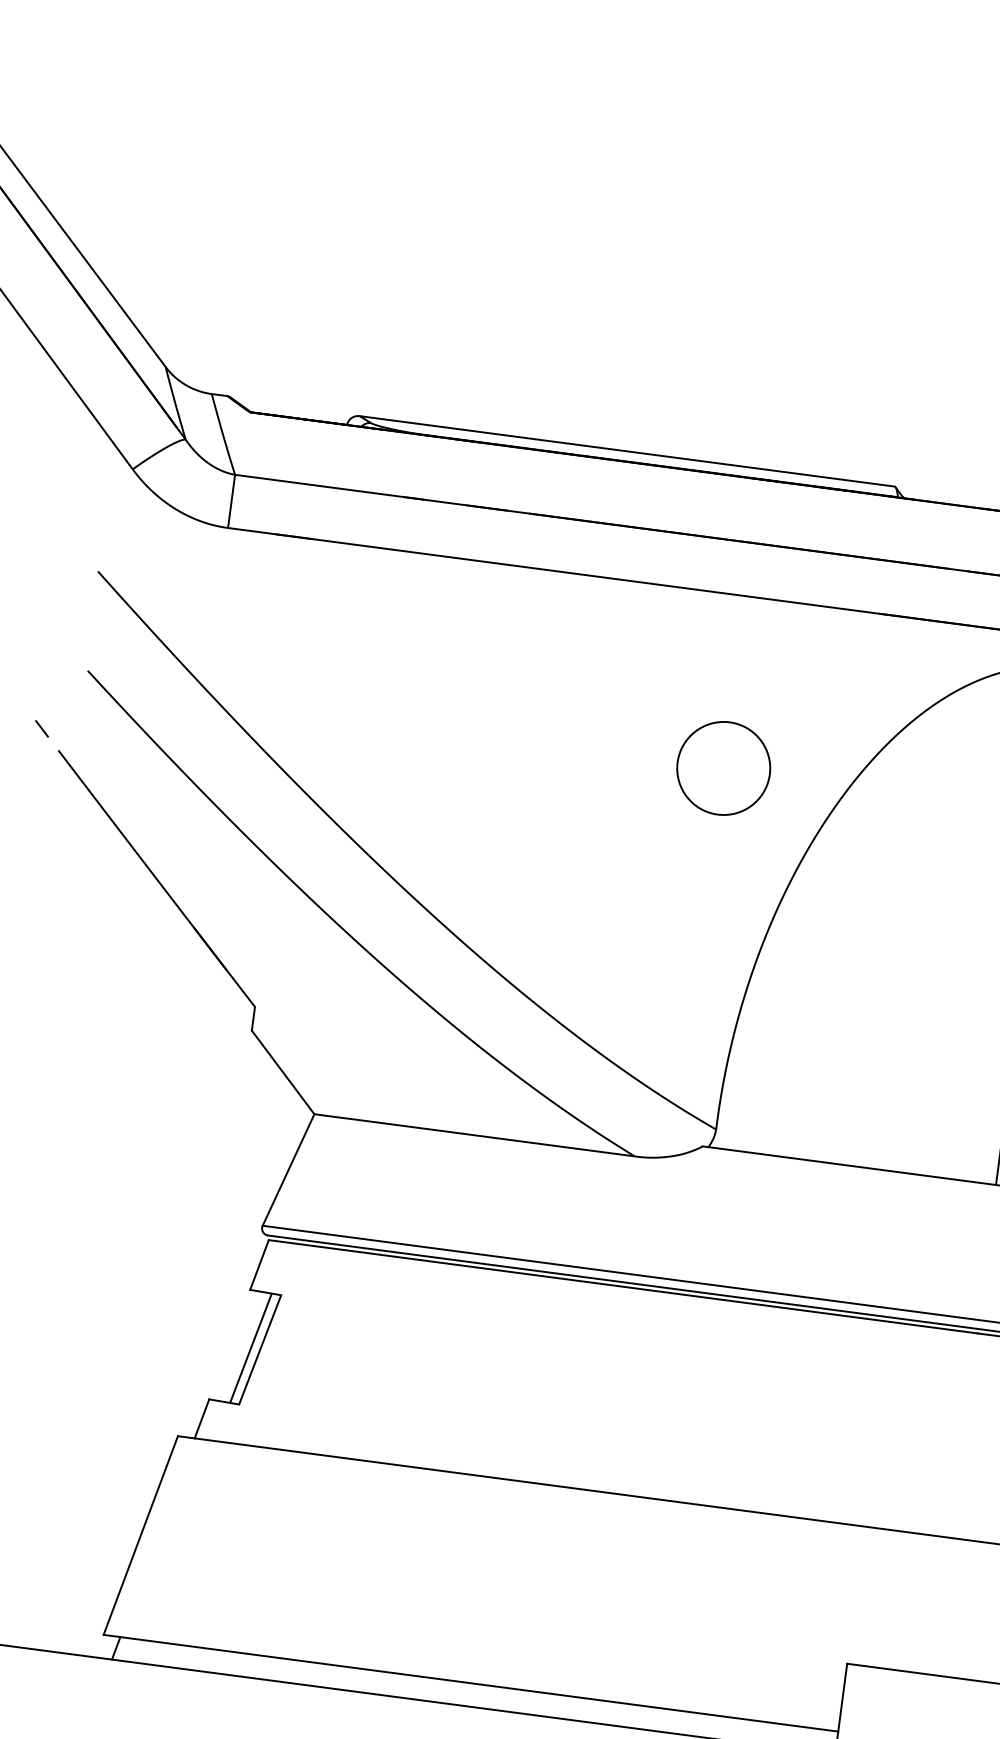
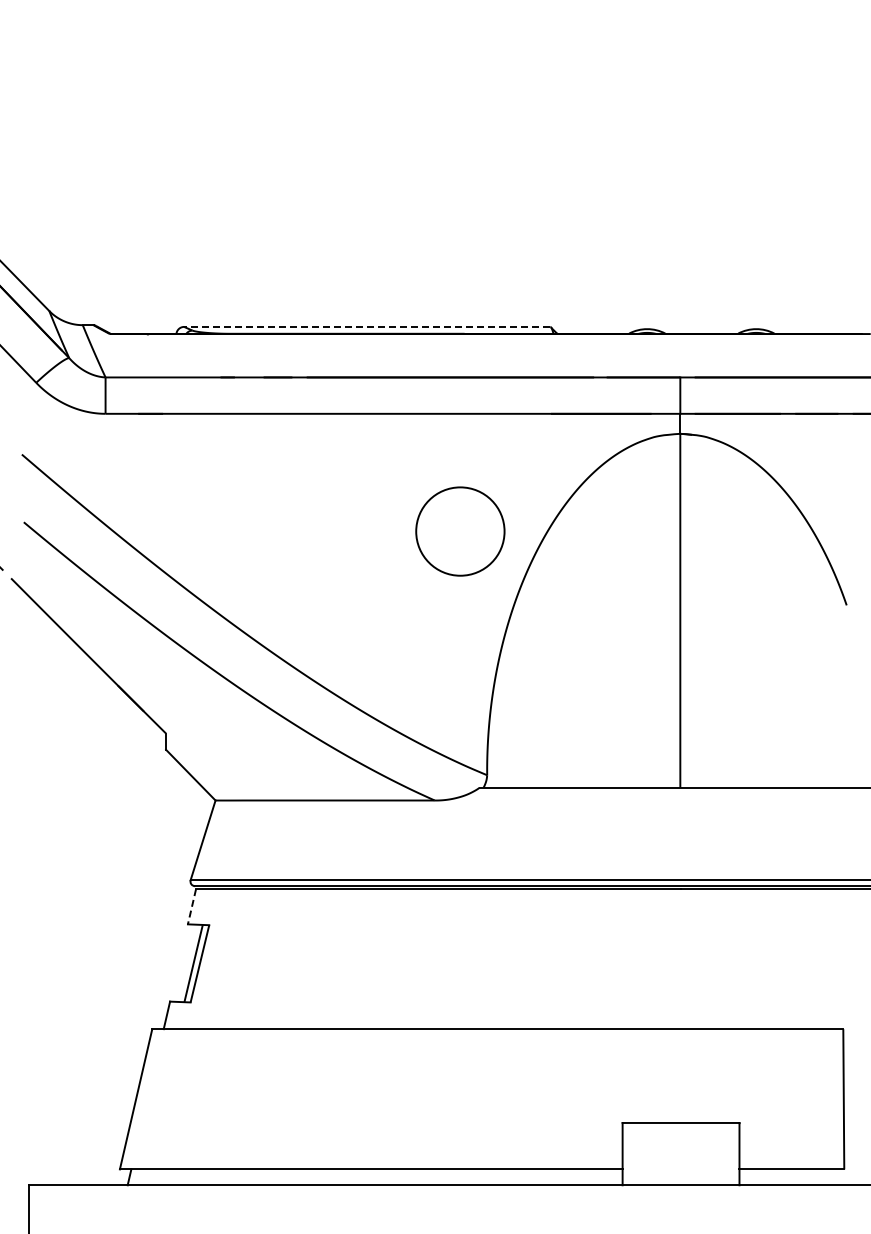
line: (626, 450) -> (366, 326), solid -> dashed
circle: (722, 768) -> (459, 531), size x1.4
line: (258, 1265) -> (191, 907), solid -> dashed

